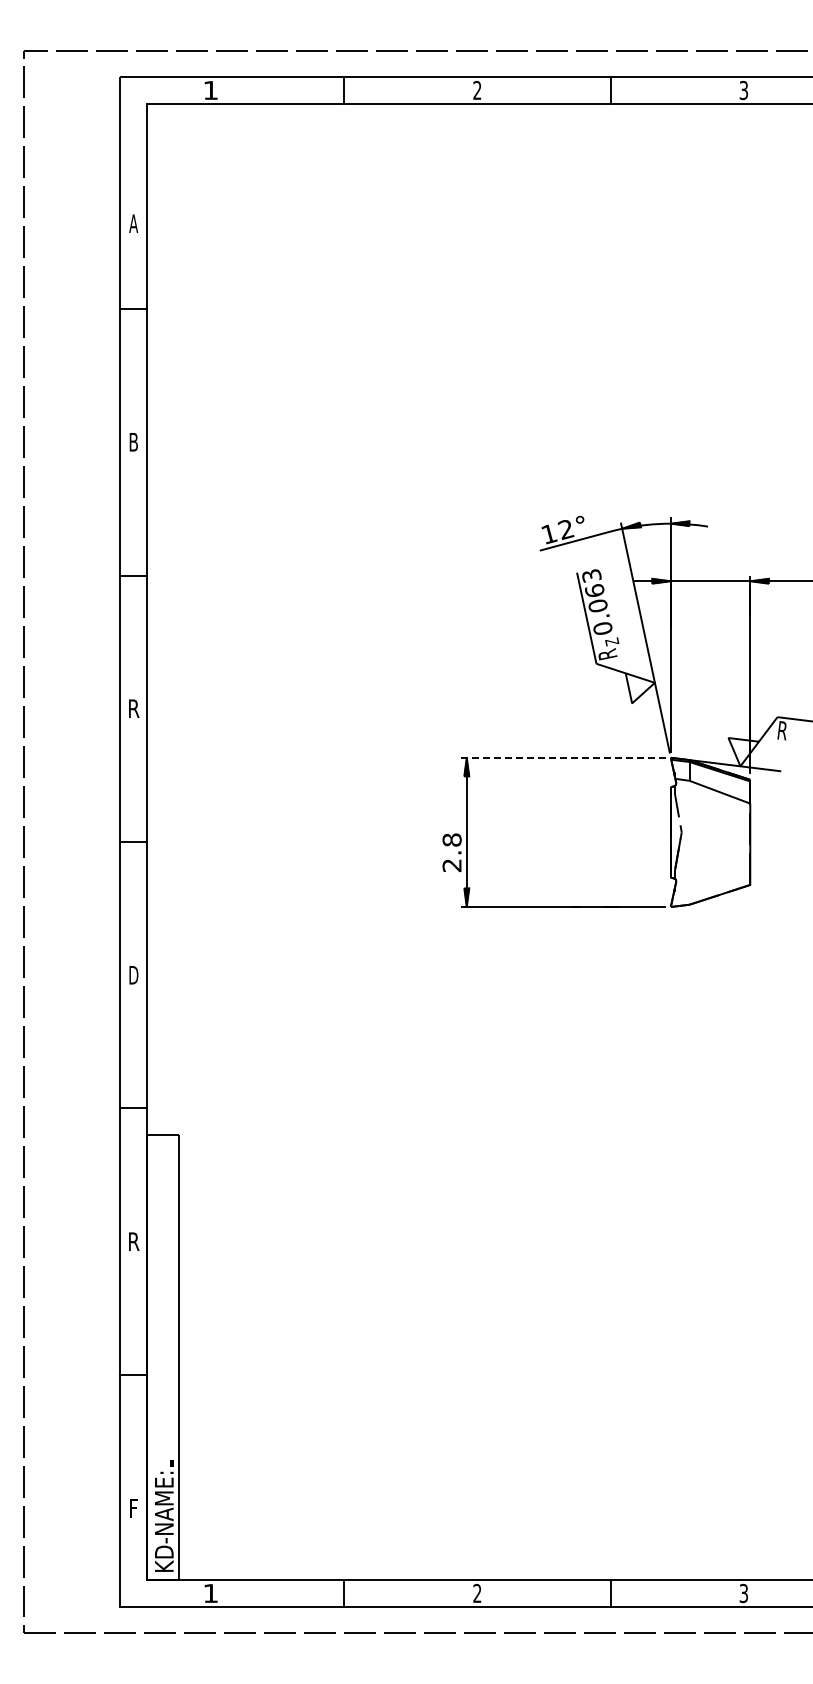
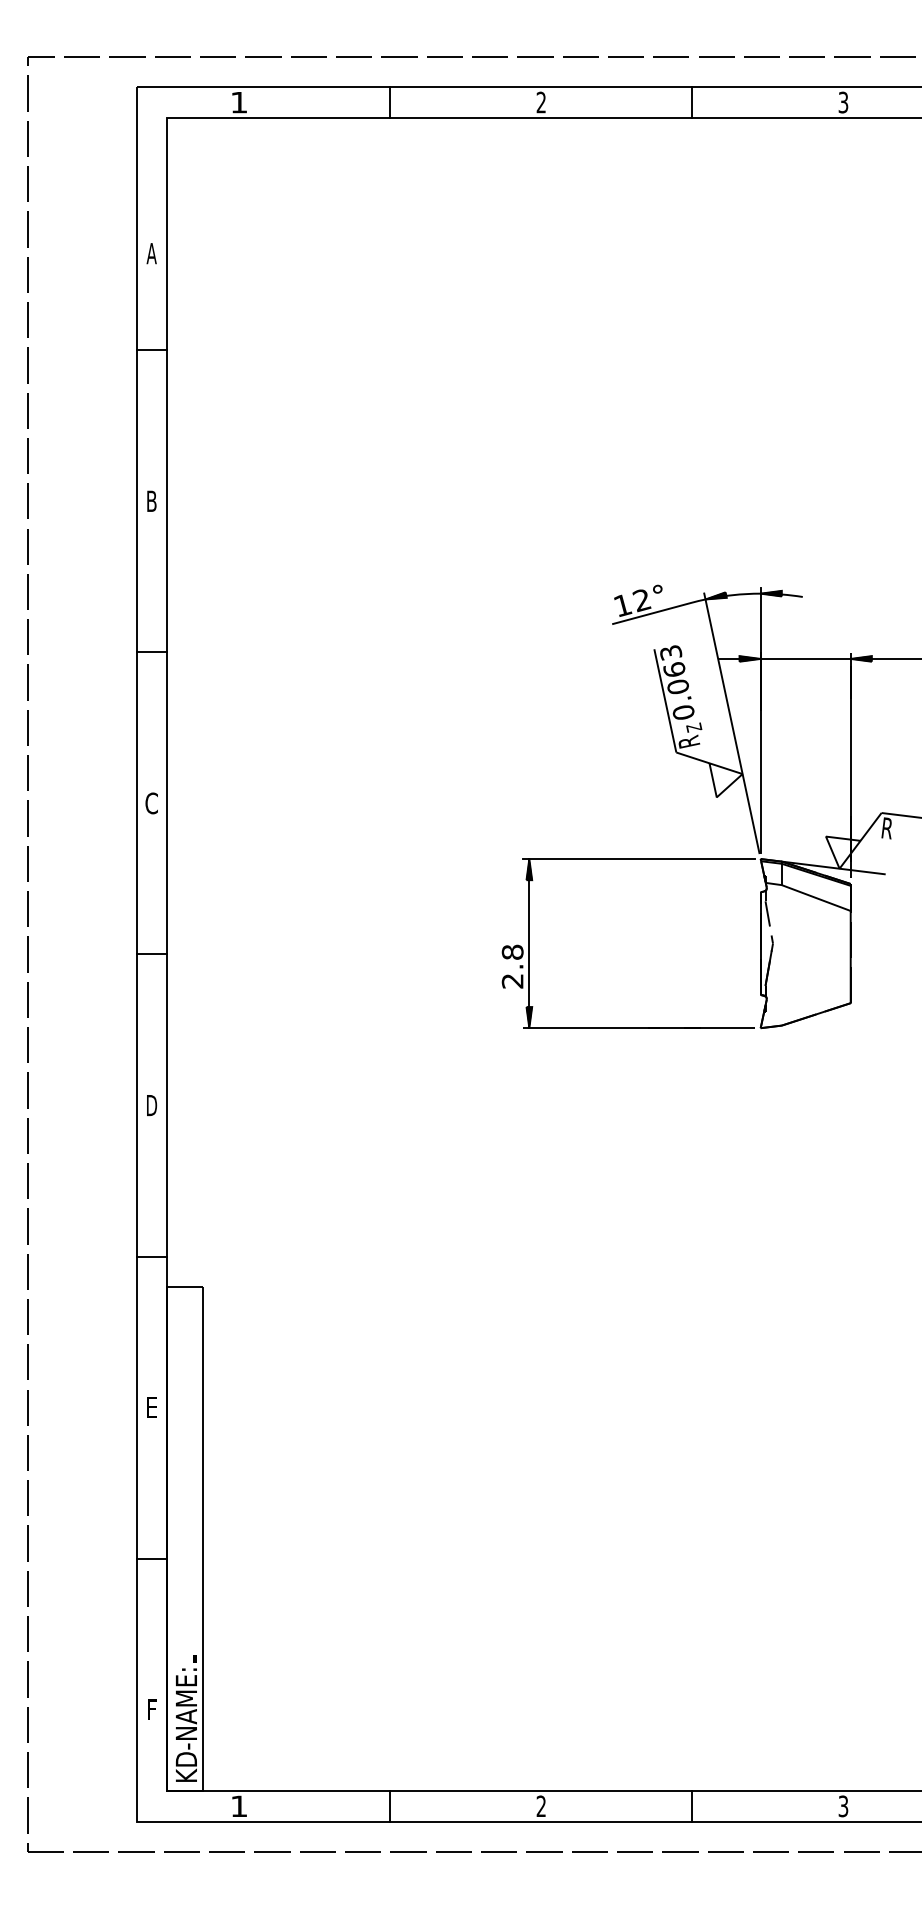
text: (133, 708) -> (151, 803), R -> C
line: (563, 757) -> (638, 858), dashed -> solid
text: (134, 1241) -> (152, 1407), R -> E

